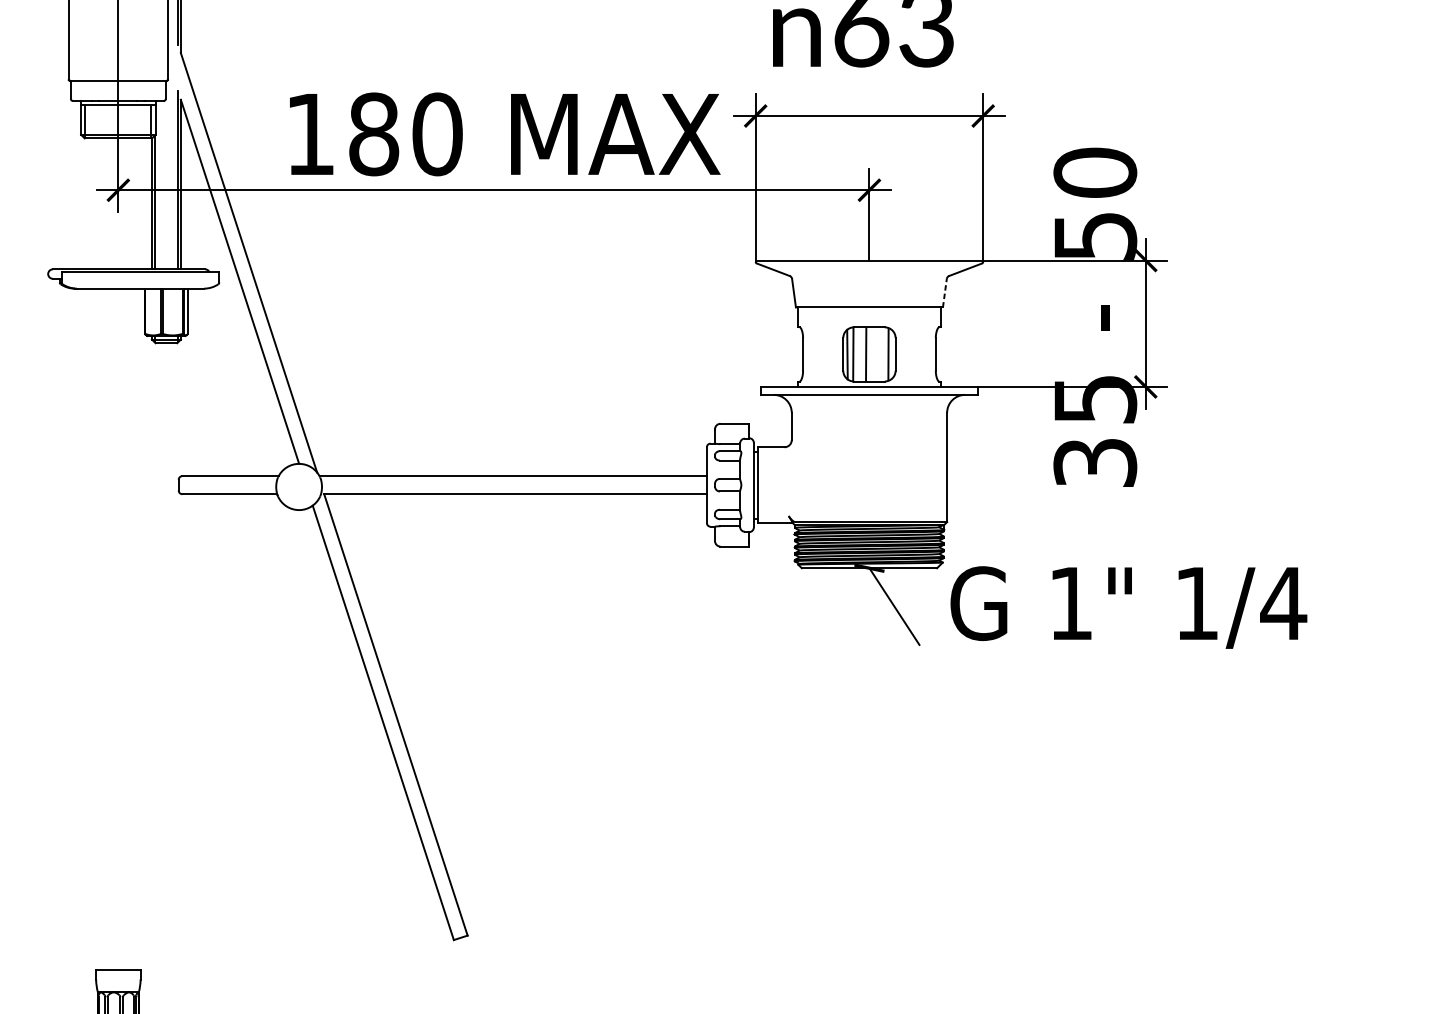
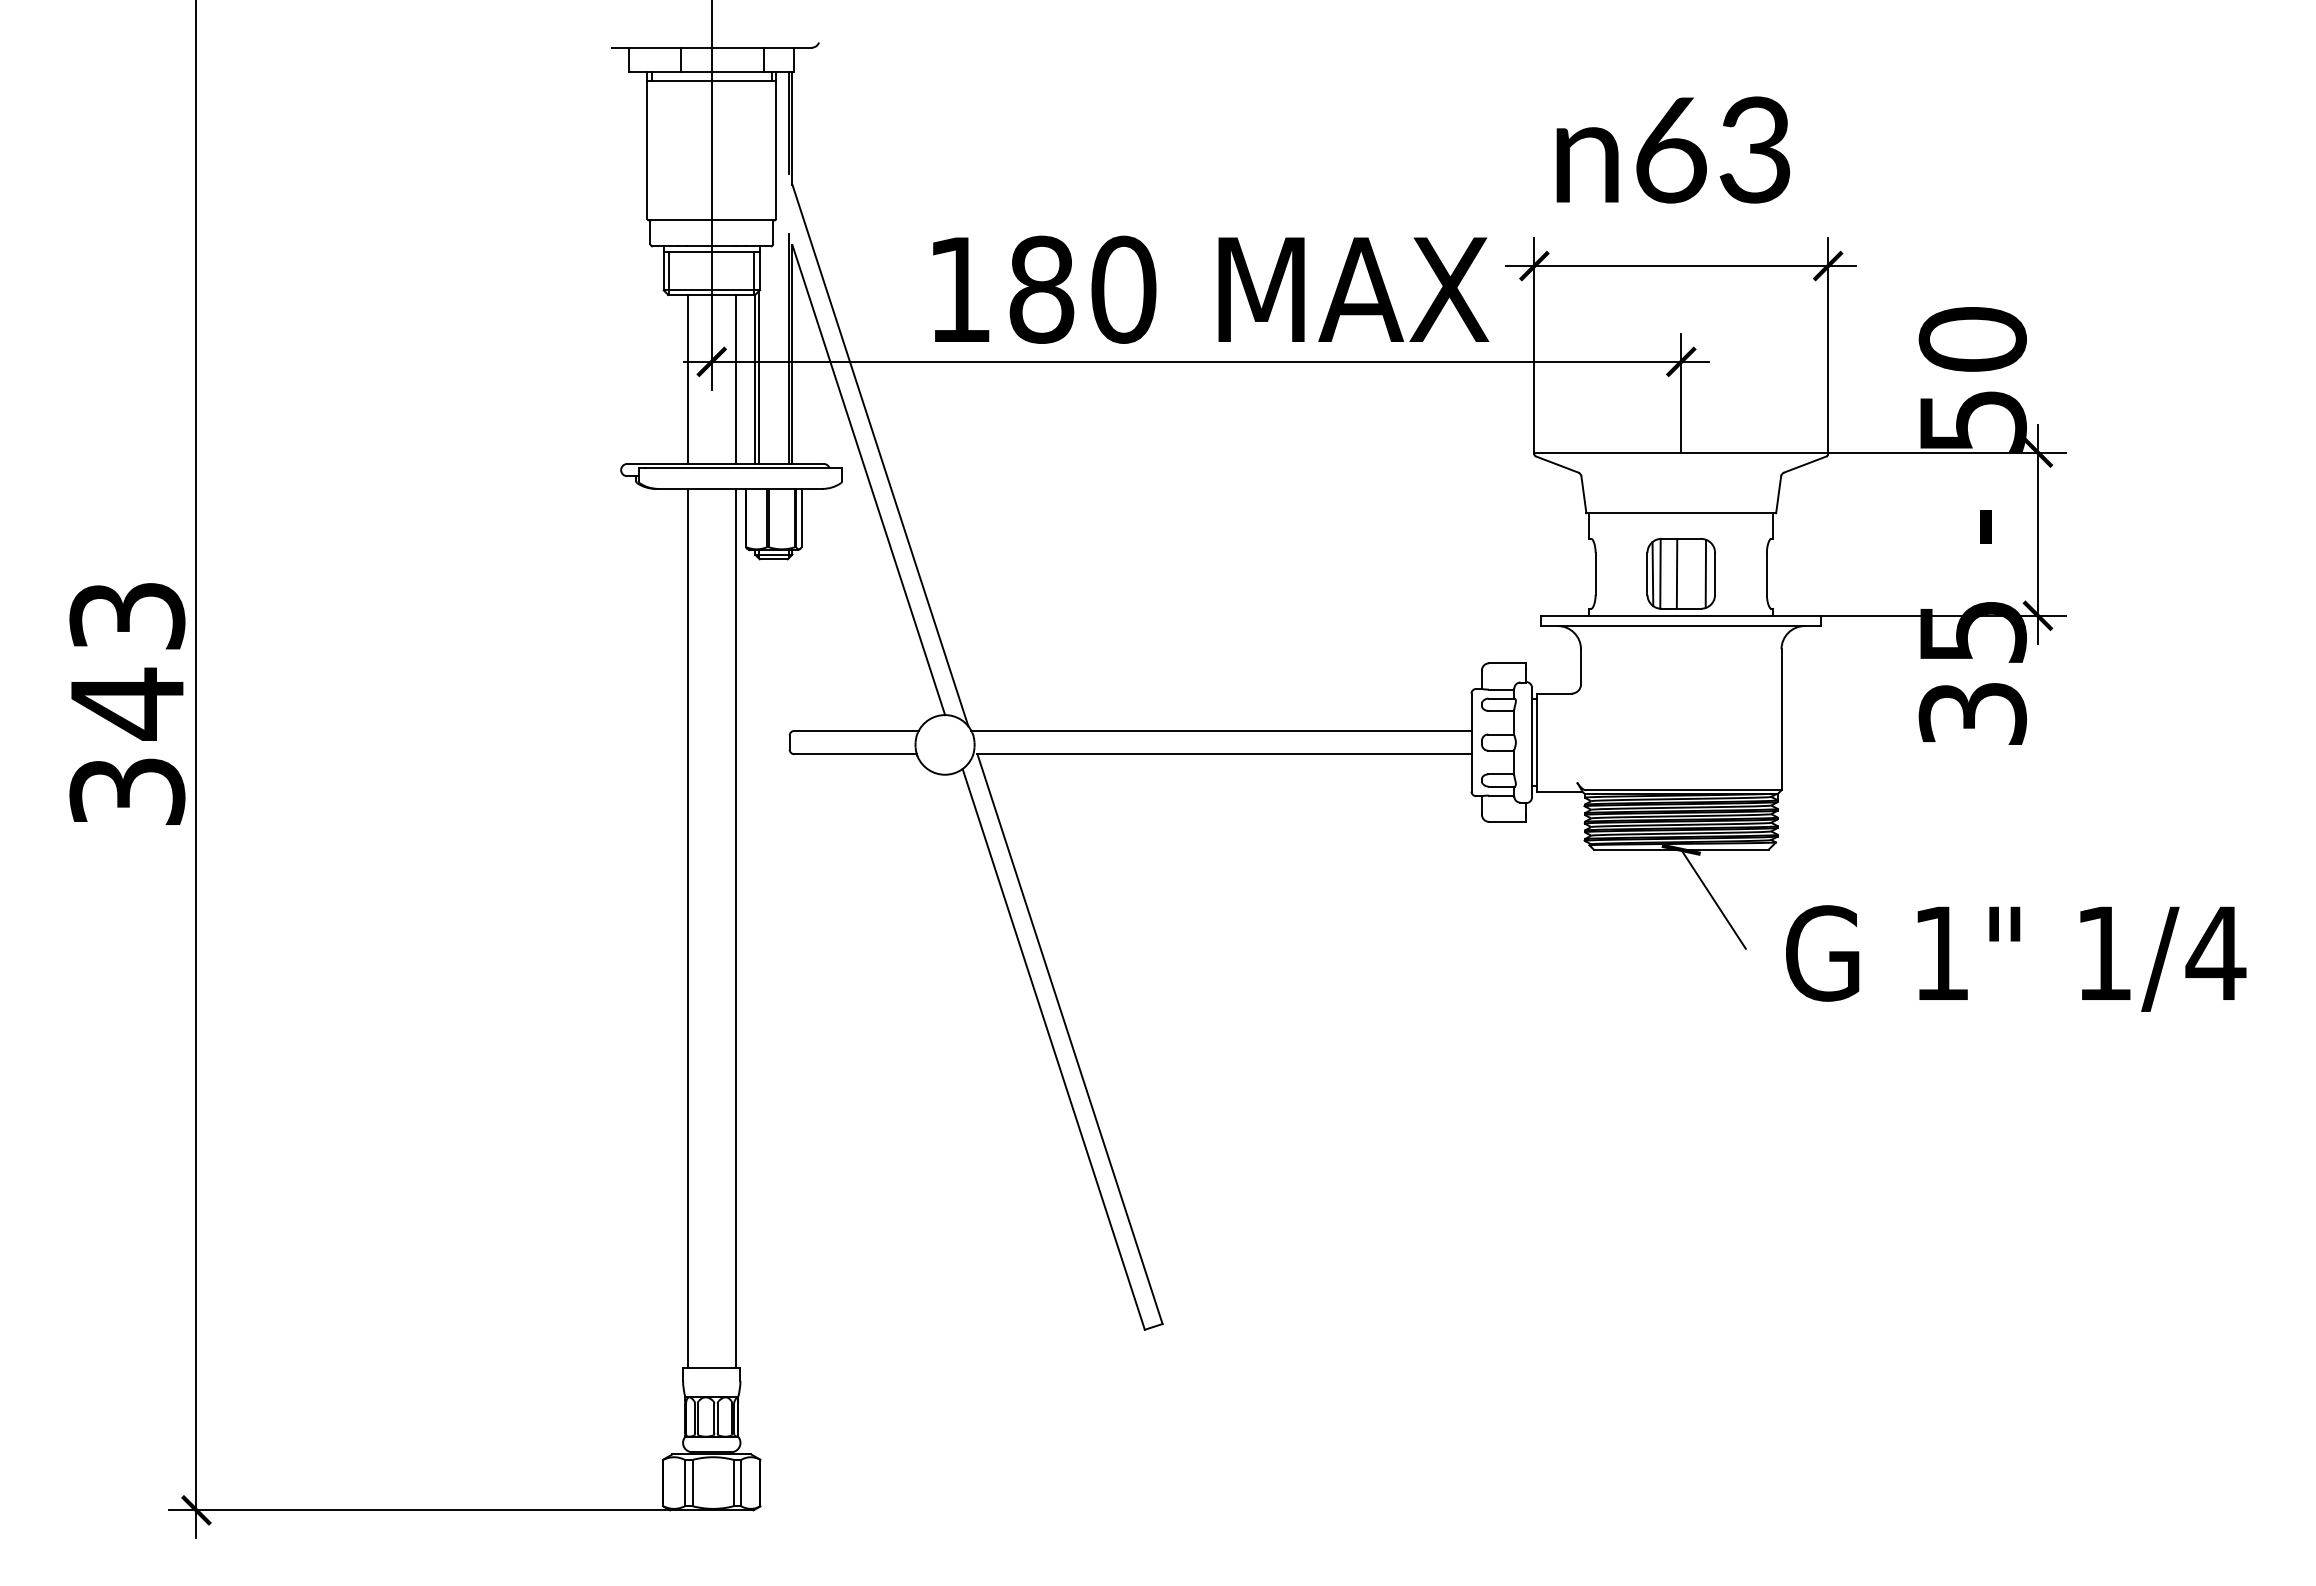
line: (99, 203) -> (687, 379), added
line: (136, 203) -> (735, 379), added
line: (944, 292) -> (1778, 494), dashed -> solid
text: (1129, 607) -> (2016, 958), moved
line: (99, 629) -> (687, 928), added
line: (136, 629) -> (735, 928), added

